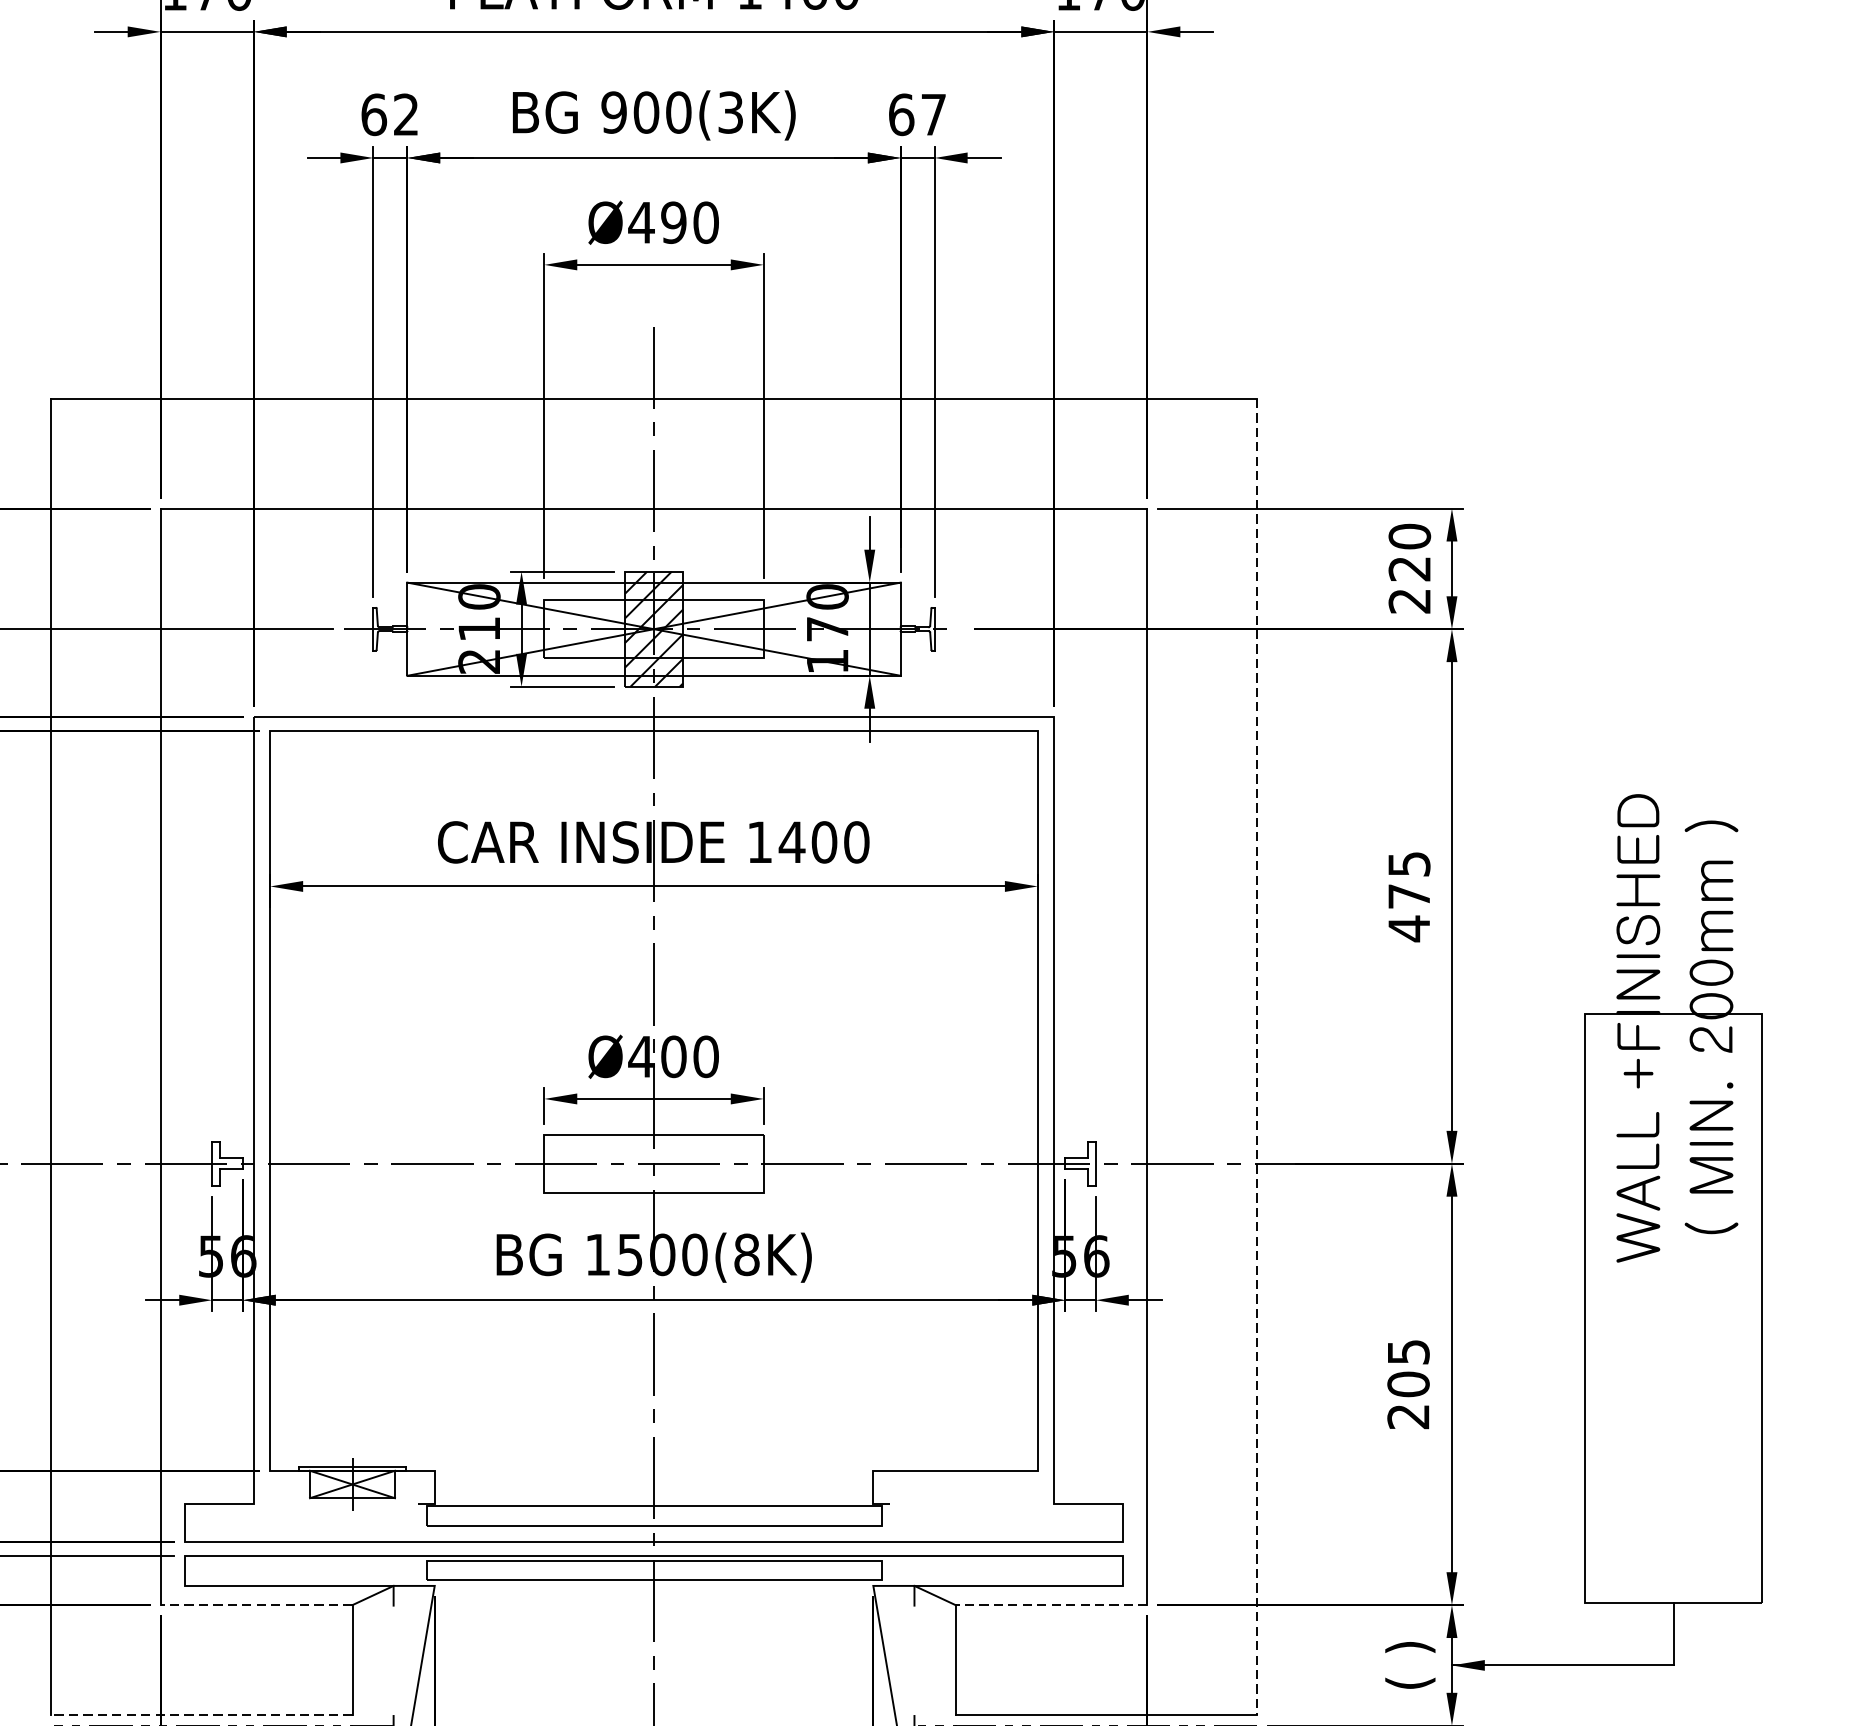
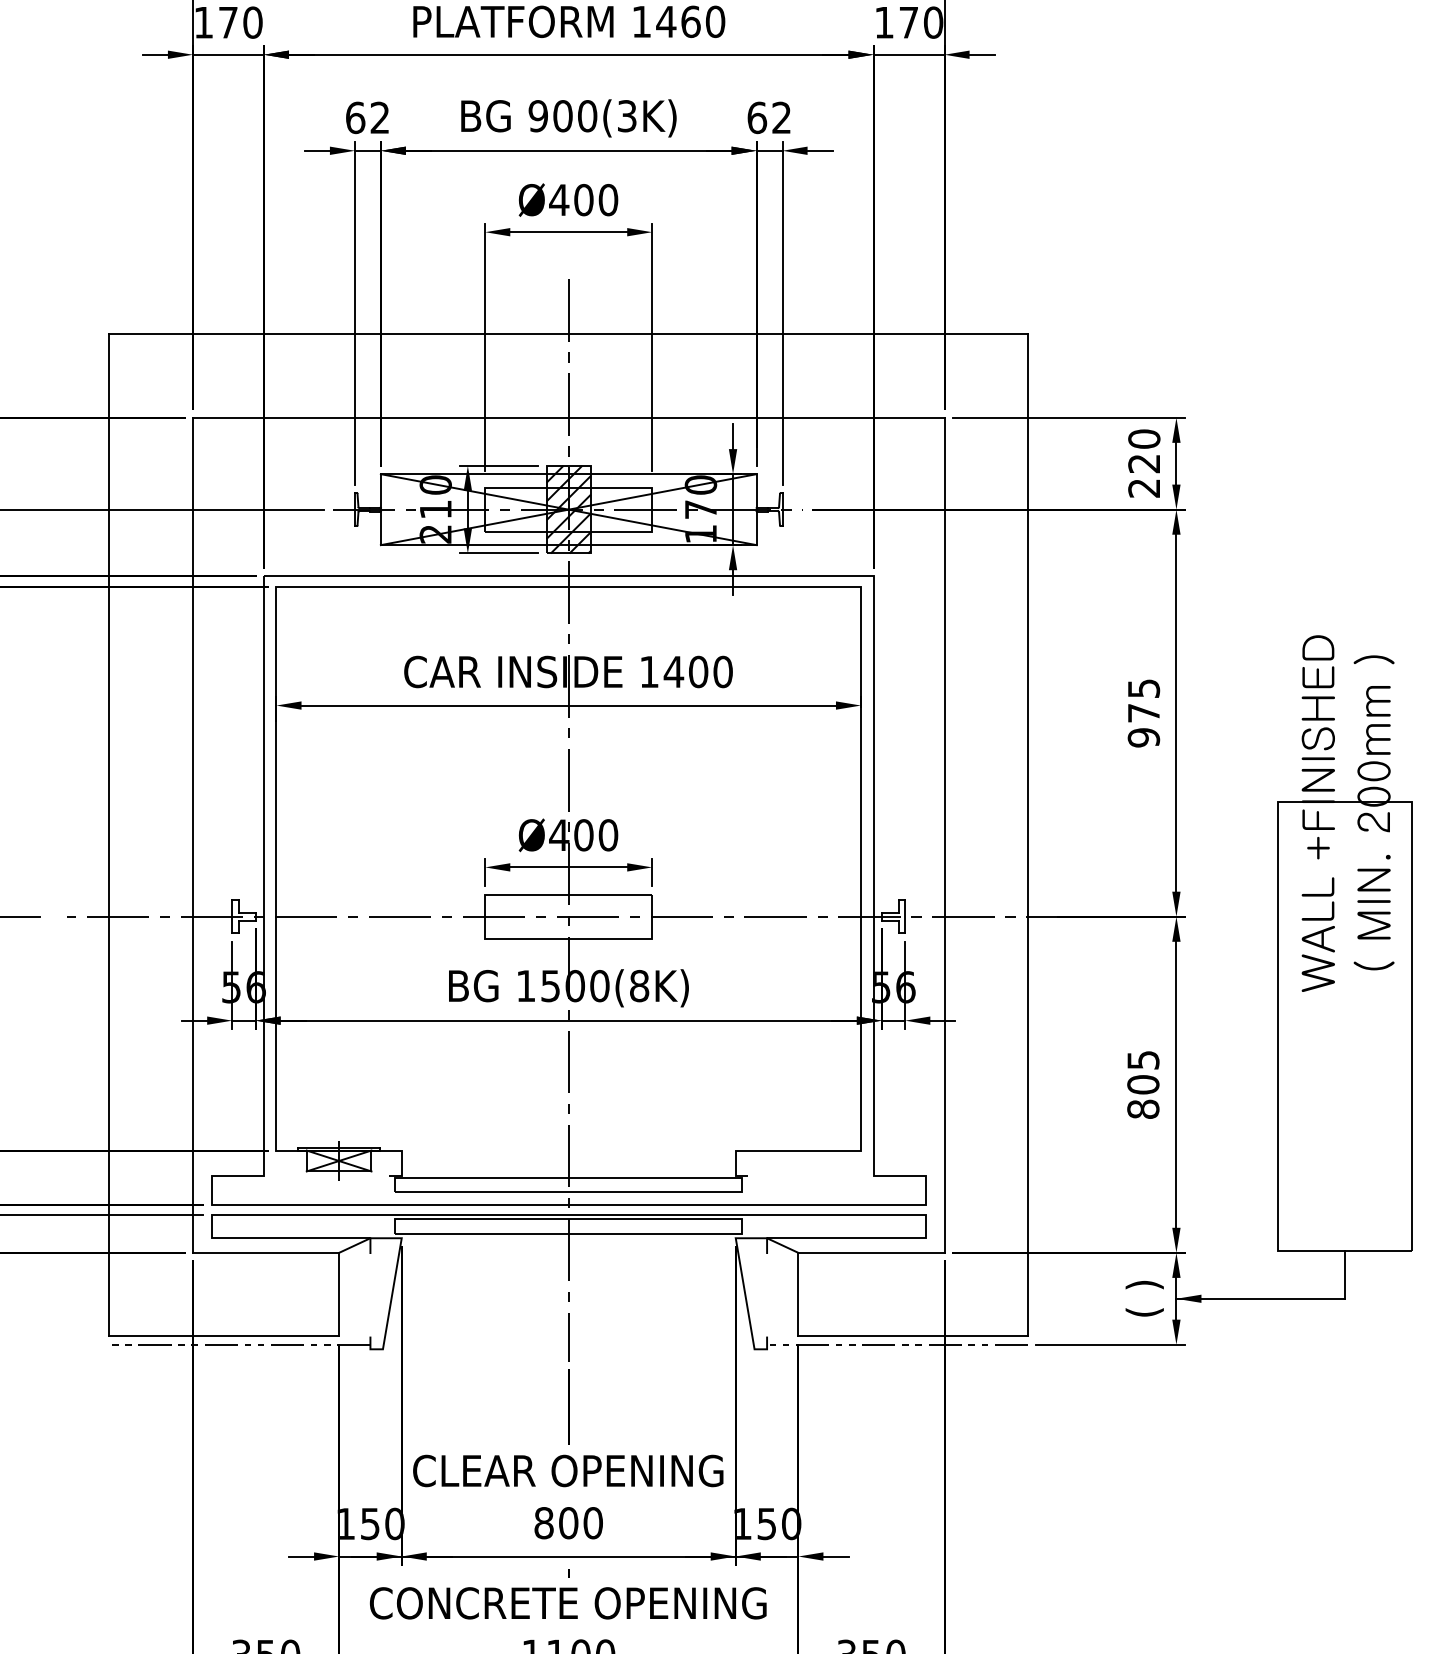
text: (933, 114) -> (781, 117), 67 -> 62
text: (673, 223) -> (583, 200), Ø490 -> Ø400
text: (1408, 928) -> (1143, 737), 475 -> 975
line: (1257, 1057) -> (1028, 835), dashed -> solid
text: (1408, 1415) -> (1143, 1108), 205 -> 805
line: (255, 1604) -> (265, 1252), dashed -> solid
line: (1050, 1604) -> (870, 1252), dashed -> solid
line: (201, 1714) -> (224, 1336), dashed -> solid

